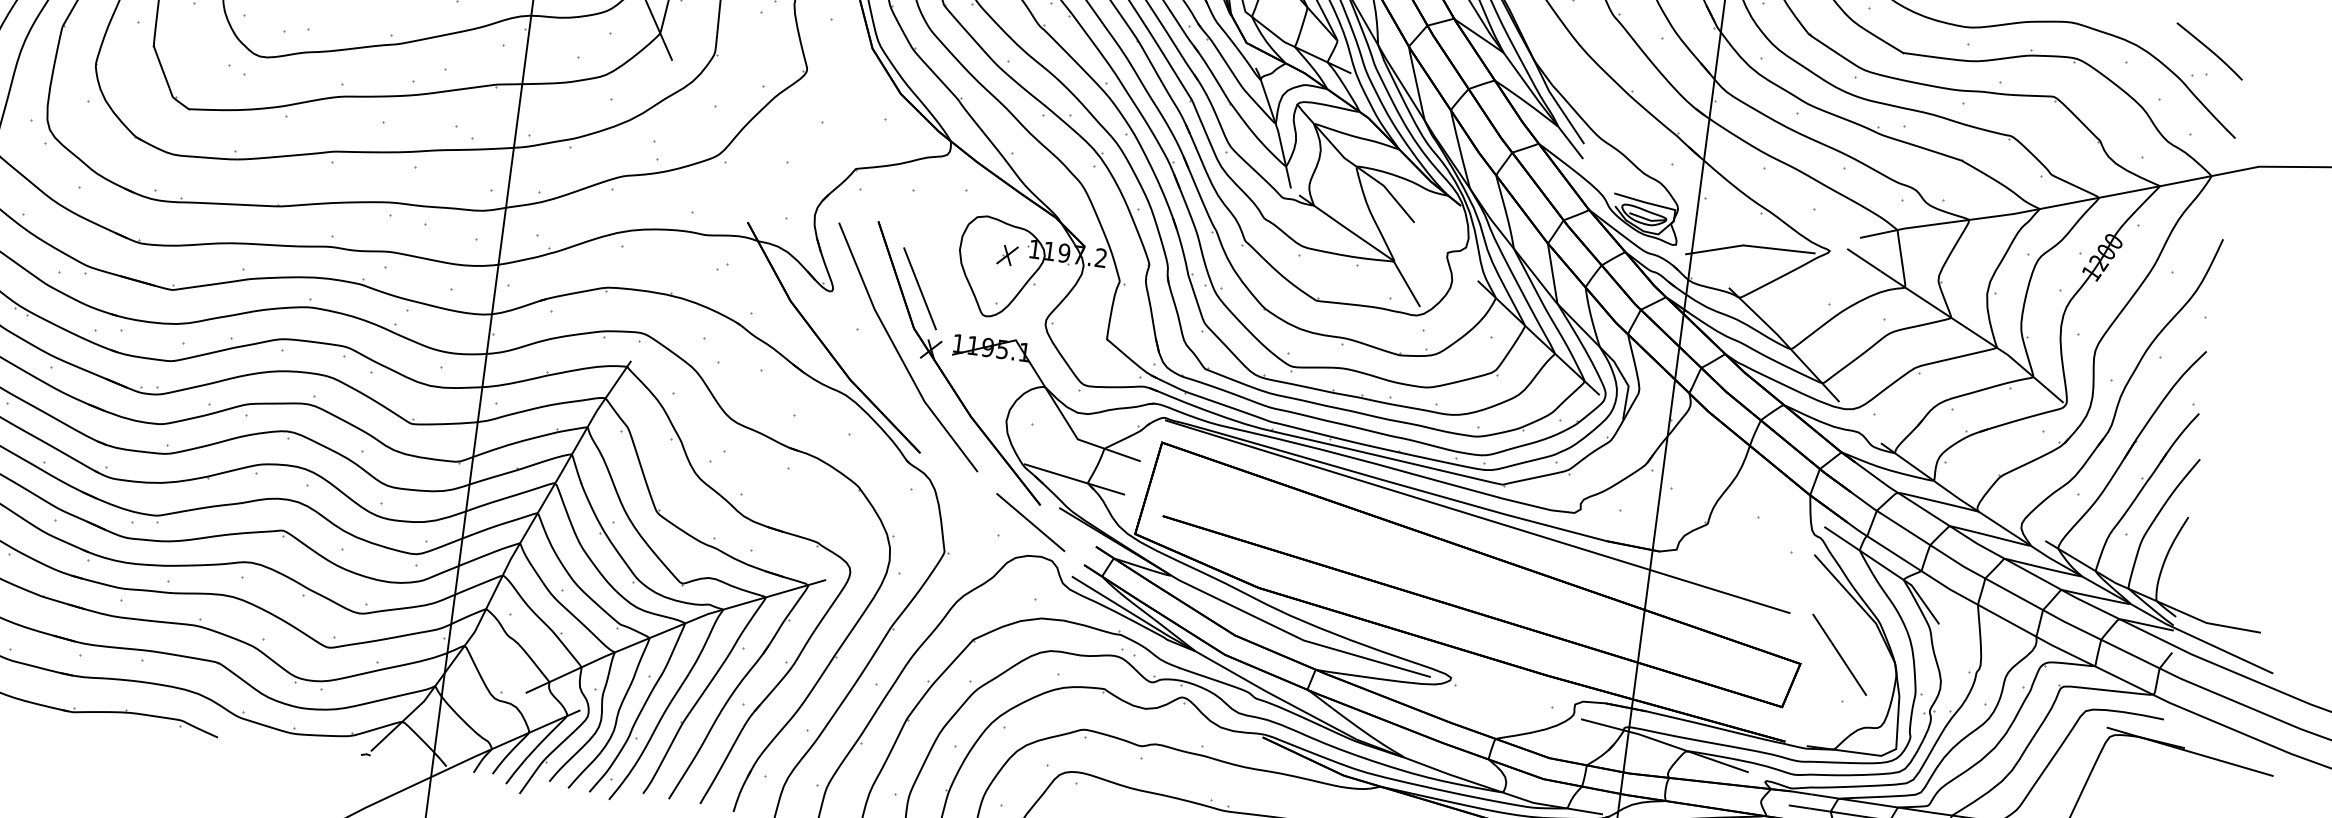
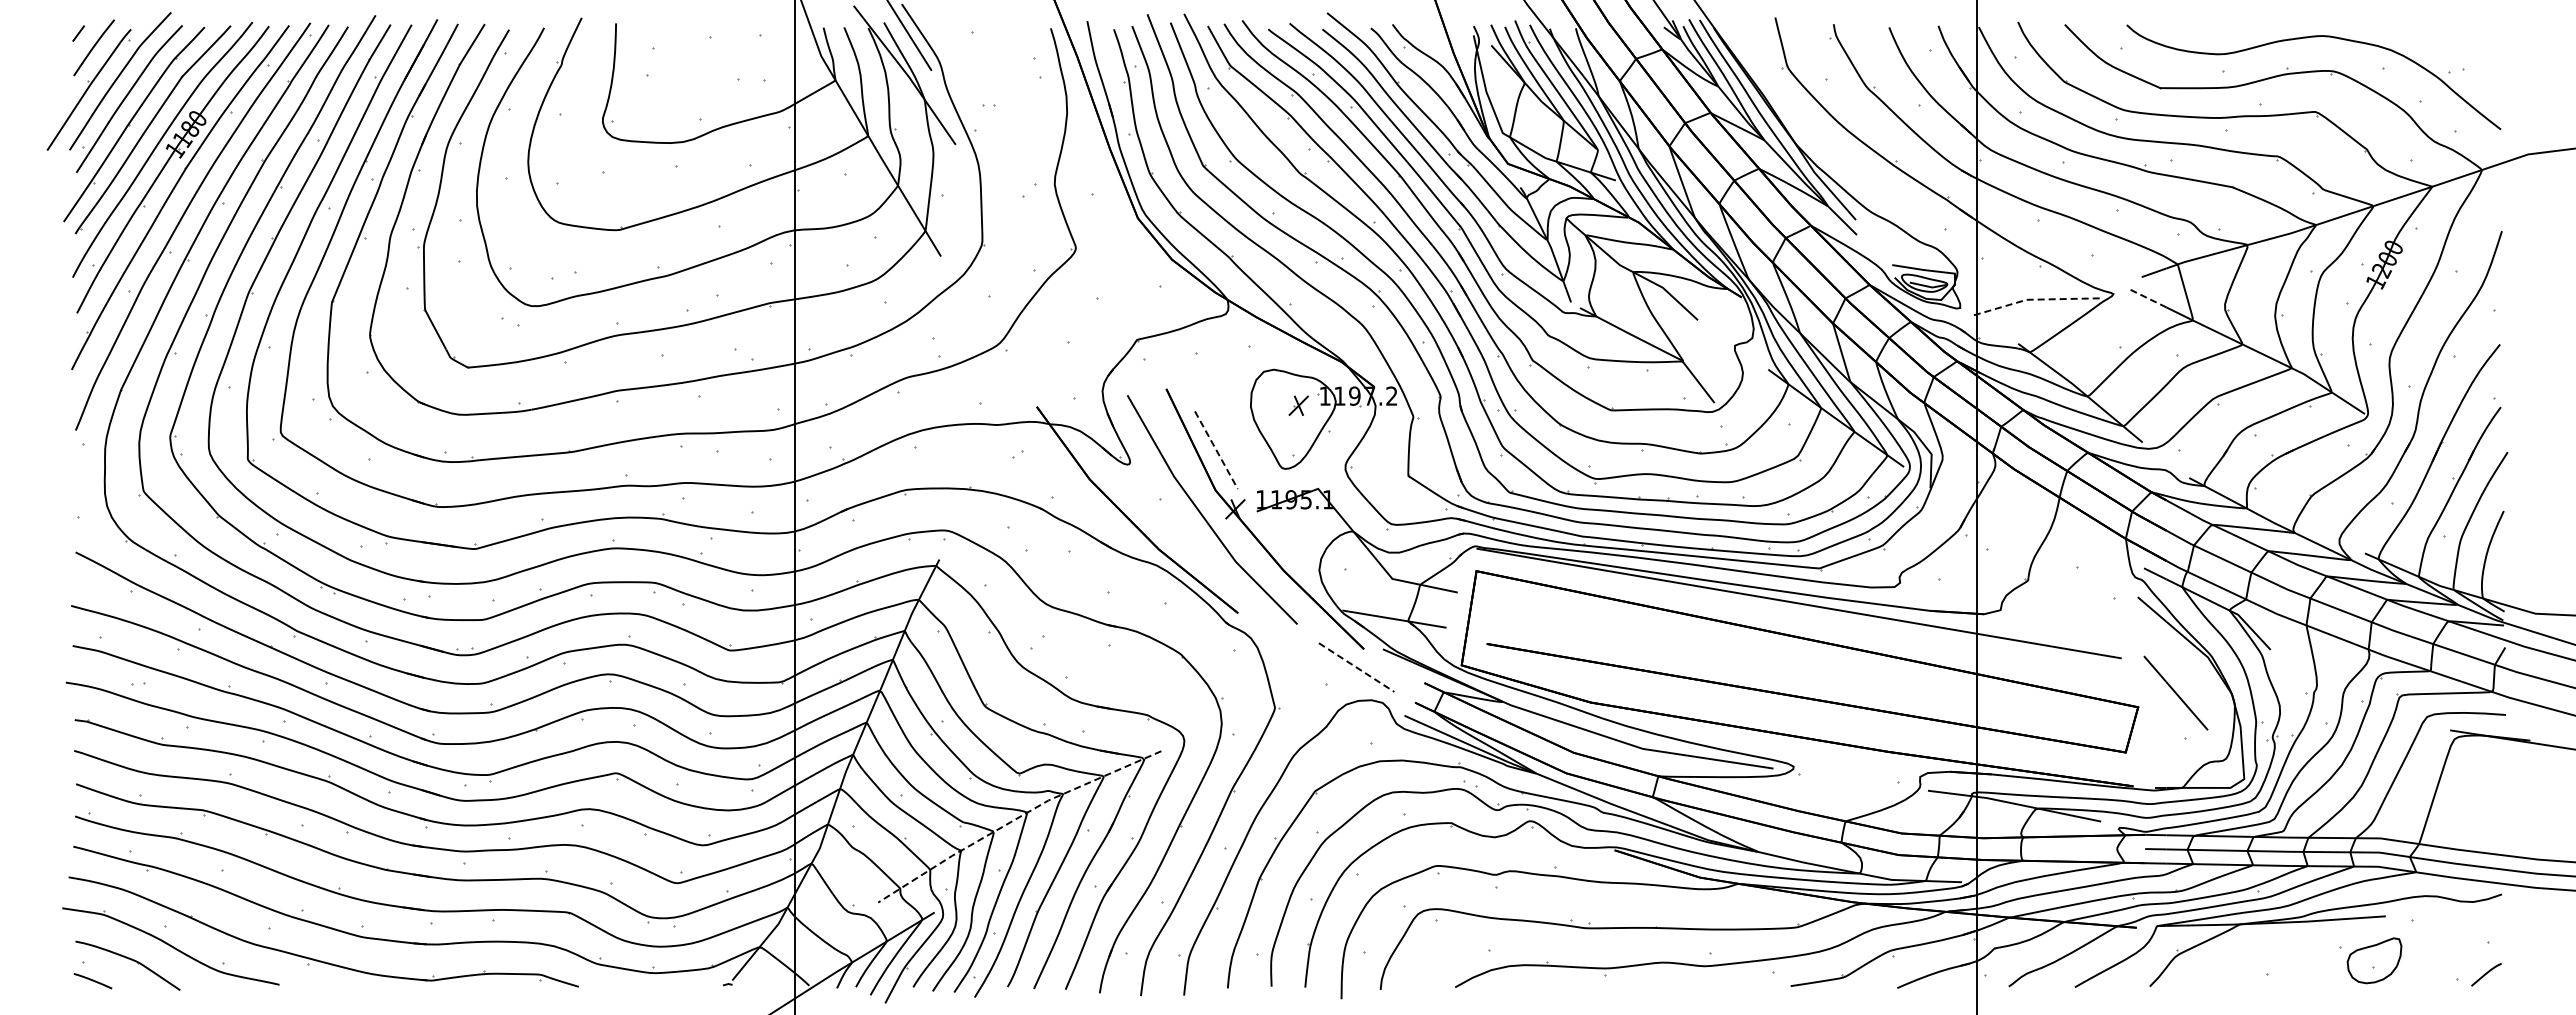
curve: (2209, 50) -> (2463, 45), removed
line: (1748, 245) -> (2032, 299), solid -> dashed
line: (1863, 259) -> (2148, 298), solid -> dashed
line: (920, 289) -> (1216, 450), solid -> dashed
line: (1030, 522) -> (1356, 667), solid -> dashed
line: (672, 628) -> (1015, 819), solid -> dashed

